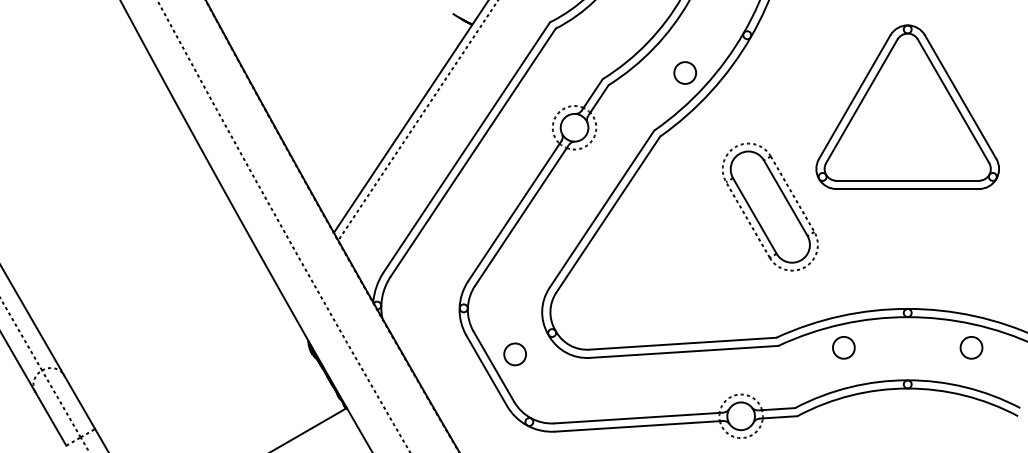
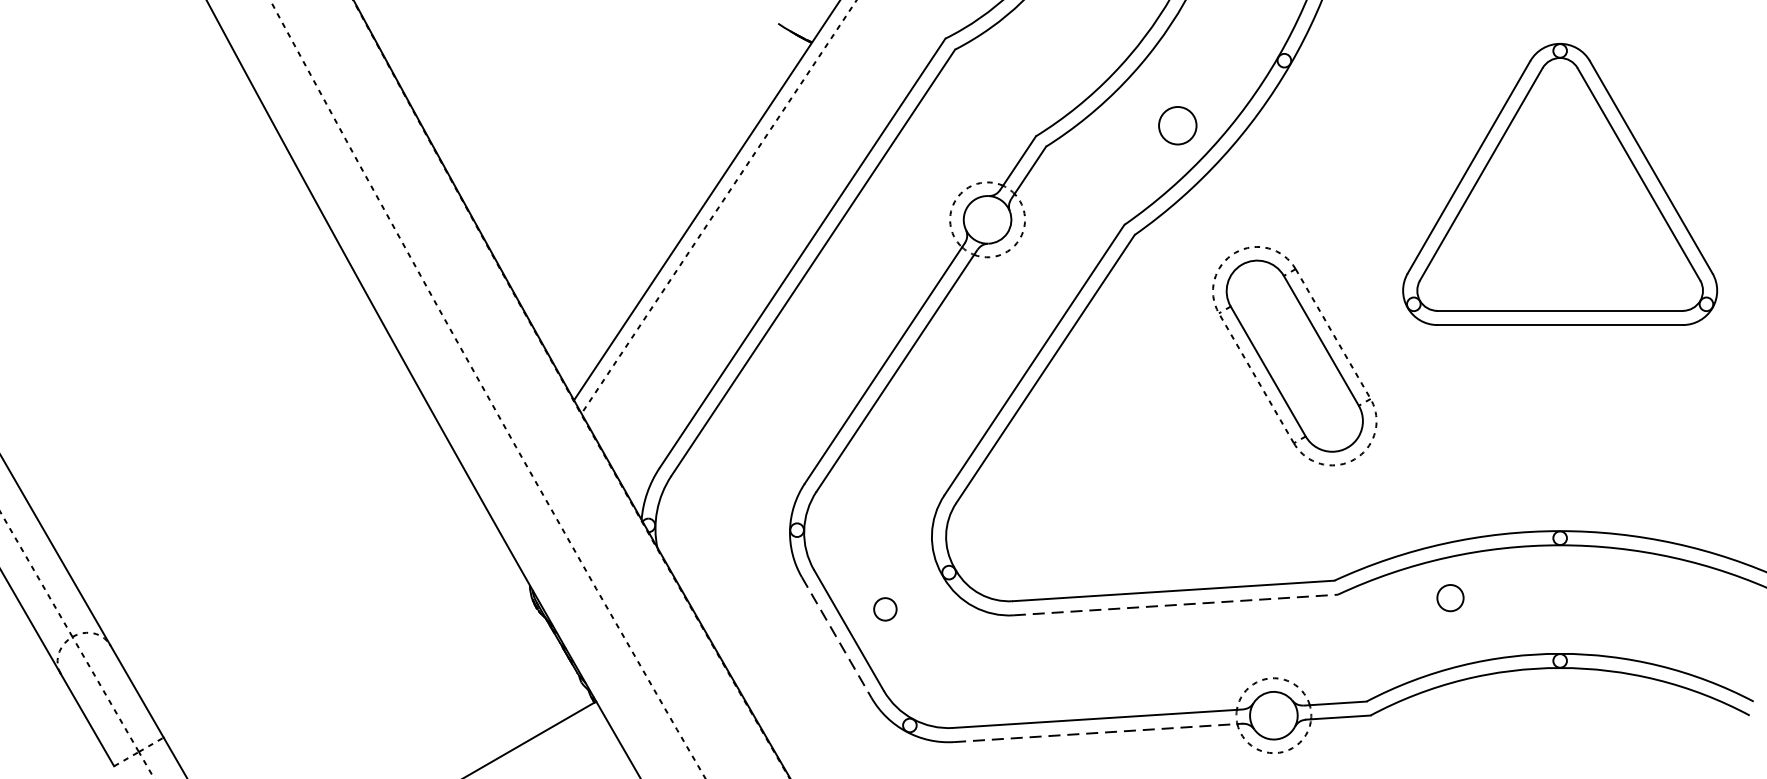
part: (769, 206) -> (1293, 355), moved
circle: (843, 347) -> (1449, 597), size x0.7
circle: (971, 347) -> (1669, 597), removed
line: (684, 351) -> (1176, 604), solid -> dashed
circle: (514, 354) -> (884, 609), size x0.6
line: (487, 371) -> (837, 638), solid -> dashed
line: (637, 426) -> (1095, 733), solid -> dashed

